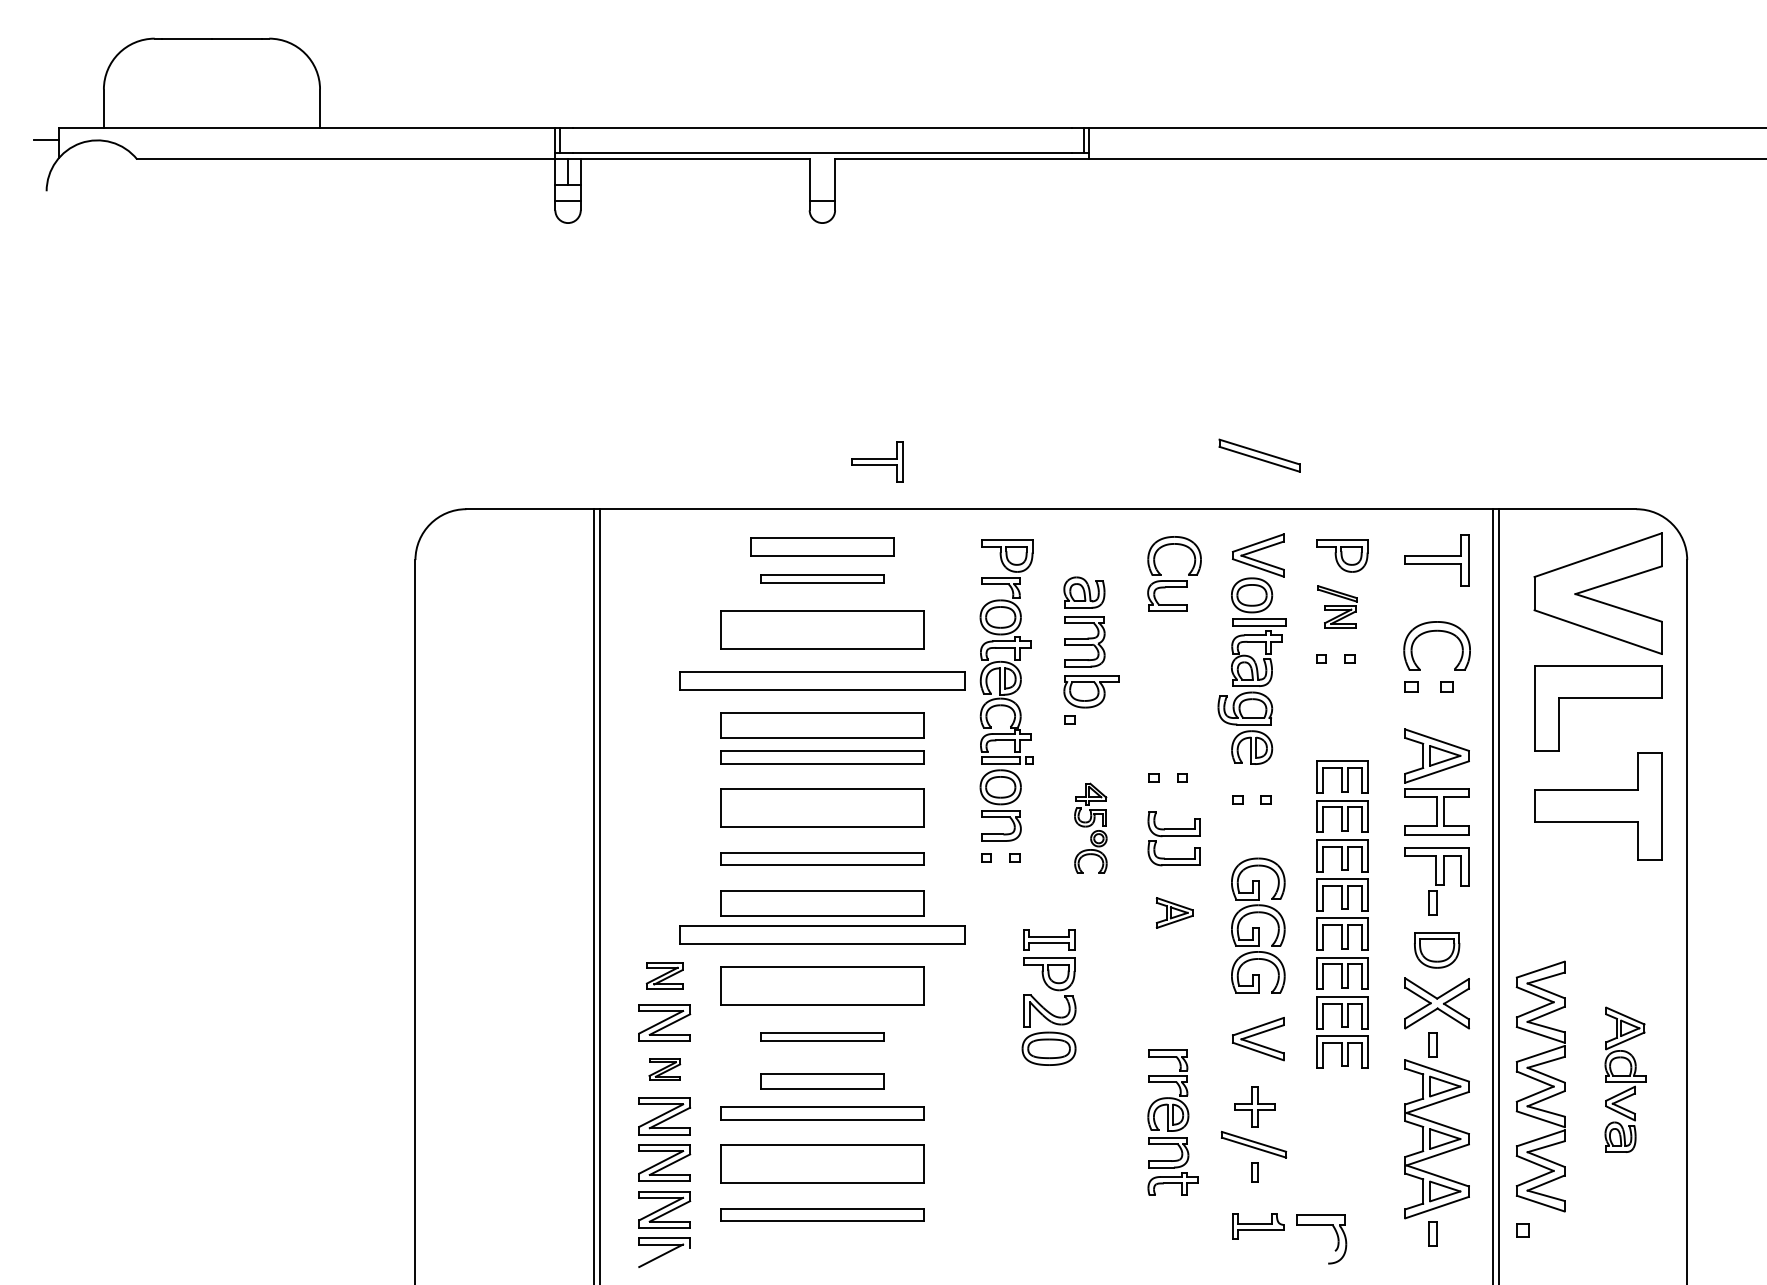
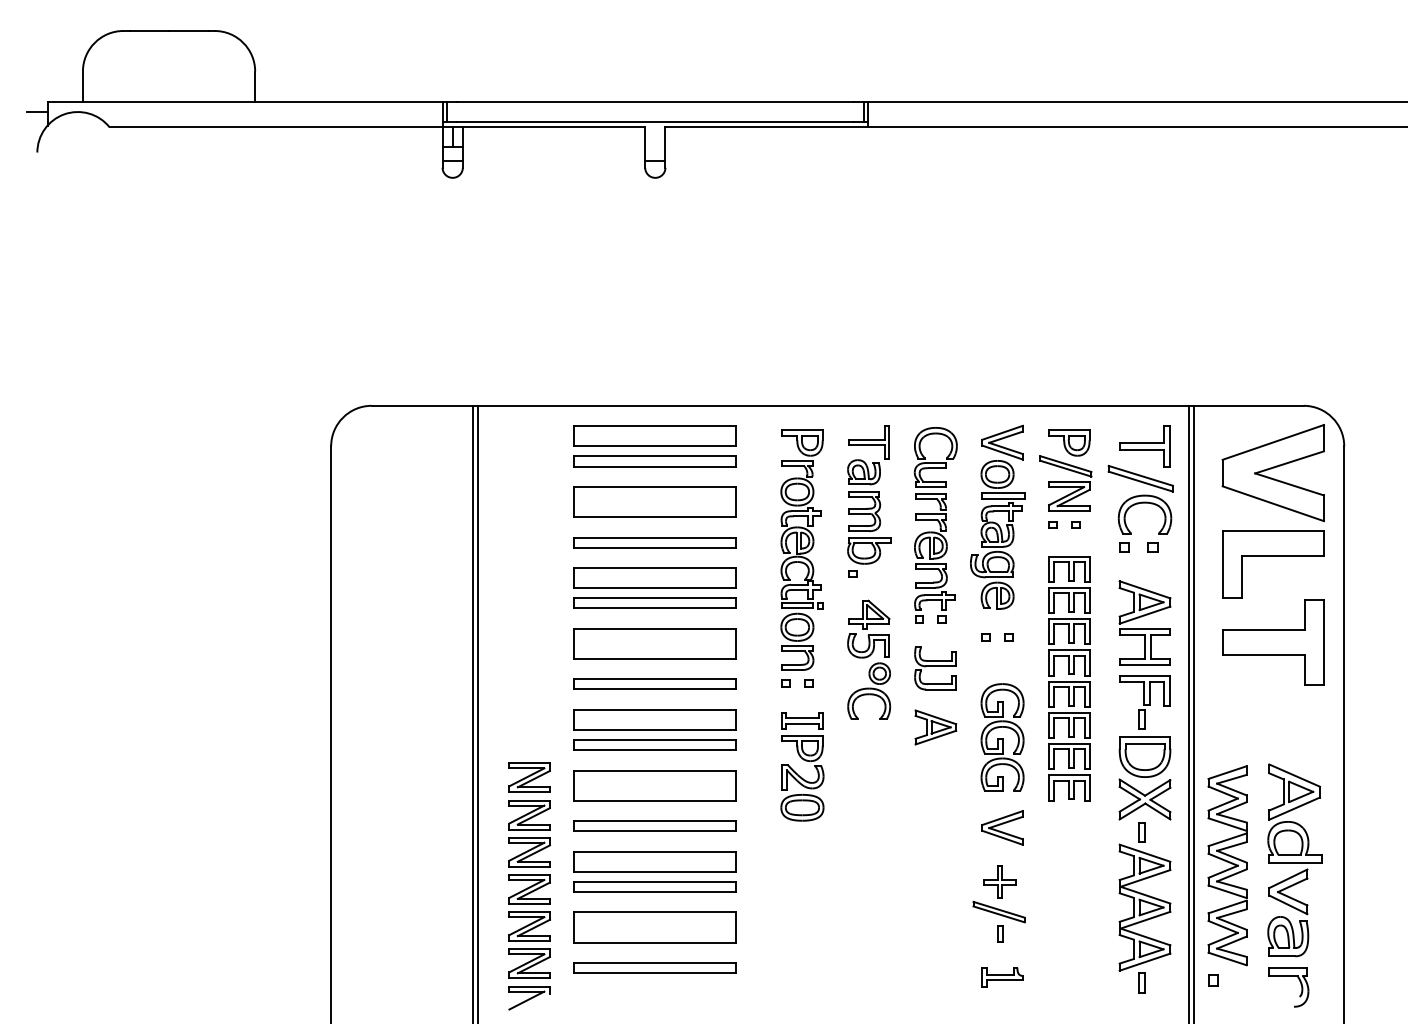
part: (1259, 455) -> (1140, 478), moved
part: (877, 461) -> (868, 441), moved
part: (822, 547) -> (655, 436), size x1.43
part: (822, 579) -> (655, 461), size x1.67
part: (1337, 606) -> (1065, 483), size x1.67
part: (822, 680) -> (655, 542), size x0.71
part: (1090, 828) -> (868, 660), size x1.67
part: (1174, 912) -> (935, 727), size x1.43
part: (1342, 914) -> (1069, 678), moved
part: (822, 935) -> (655, 745), size x0.71
part: (1436, 950) -> (1144, 757), size x1.43
part: (664, 975) -> (529, 777), size x1.43
part: (1051, 989) -> (804, 760), moved
part: (822, 1036) -> (655, 825), size x1.67
part: (664, 1069) -> (529, 852), size x1.67
part: (1625, 1079) -> (1295, 860), size x1.67
part: (822, 1081) -> (655, 861), size x1.67
part: (1172, 1122) -> (934, 551), moved
part: (1321, 1225) -> (1288, 976), moved

